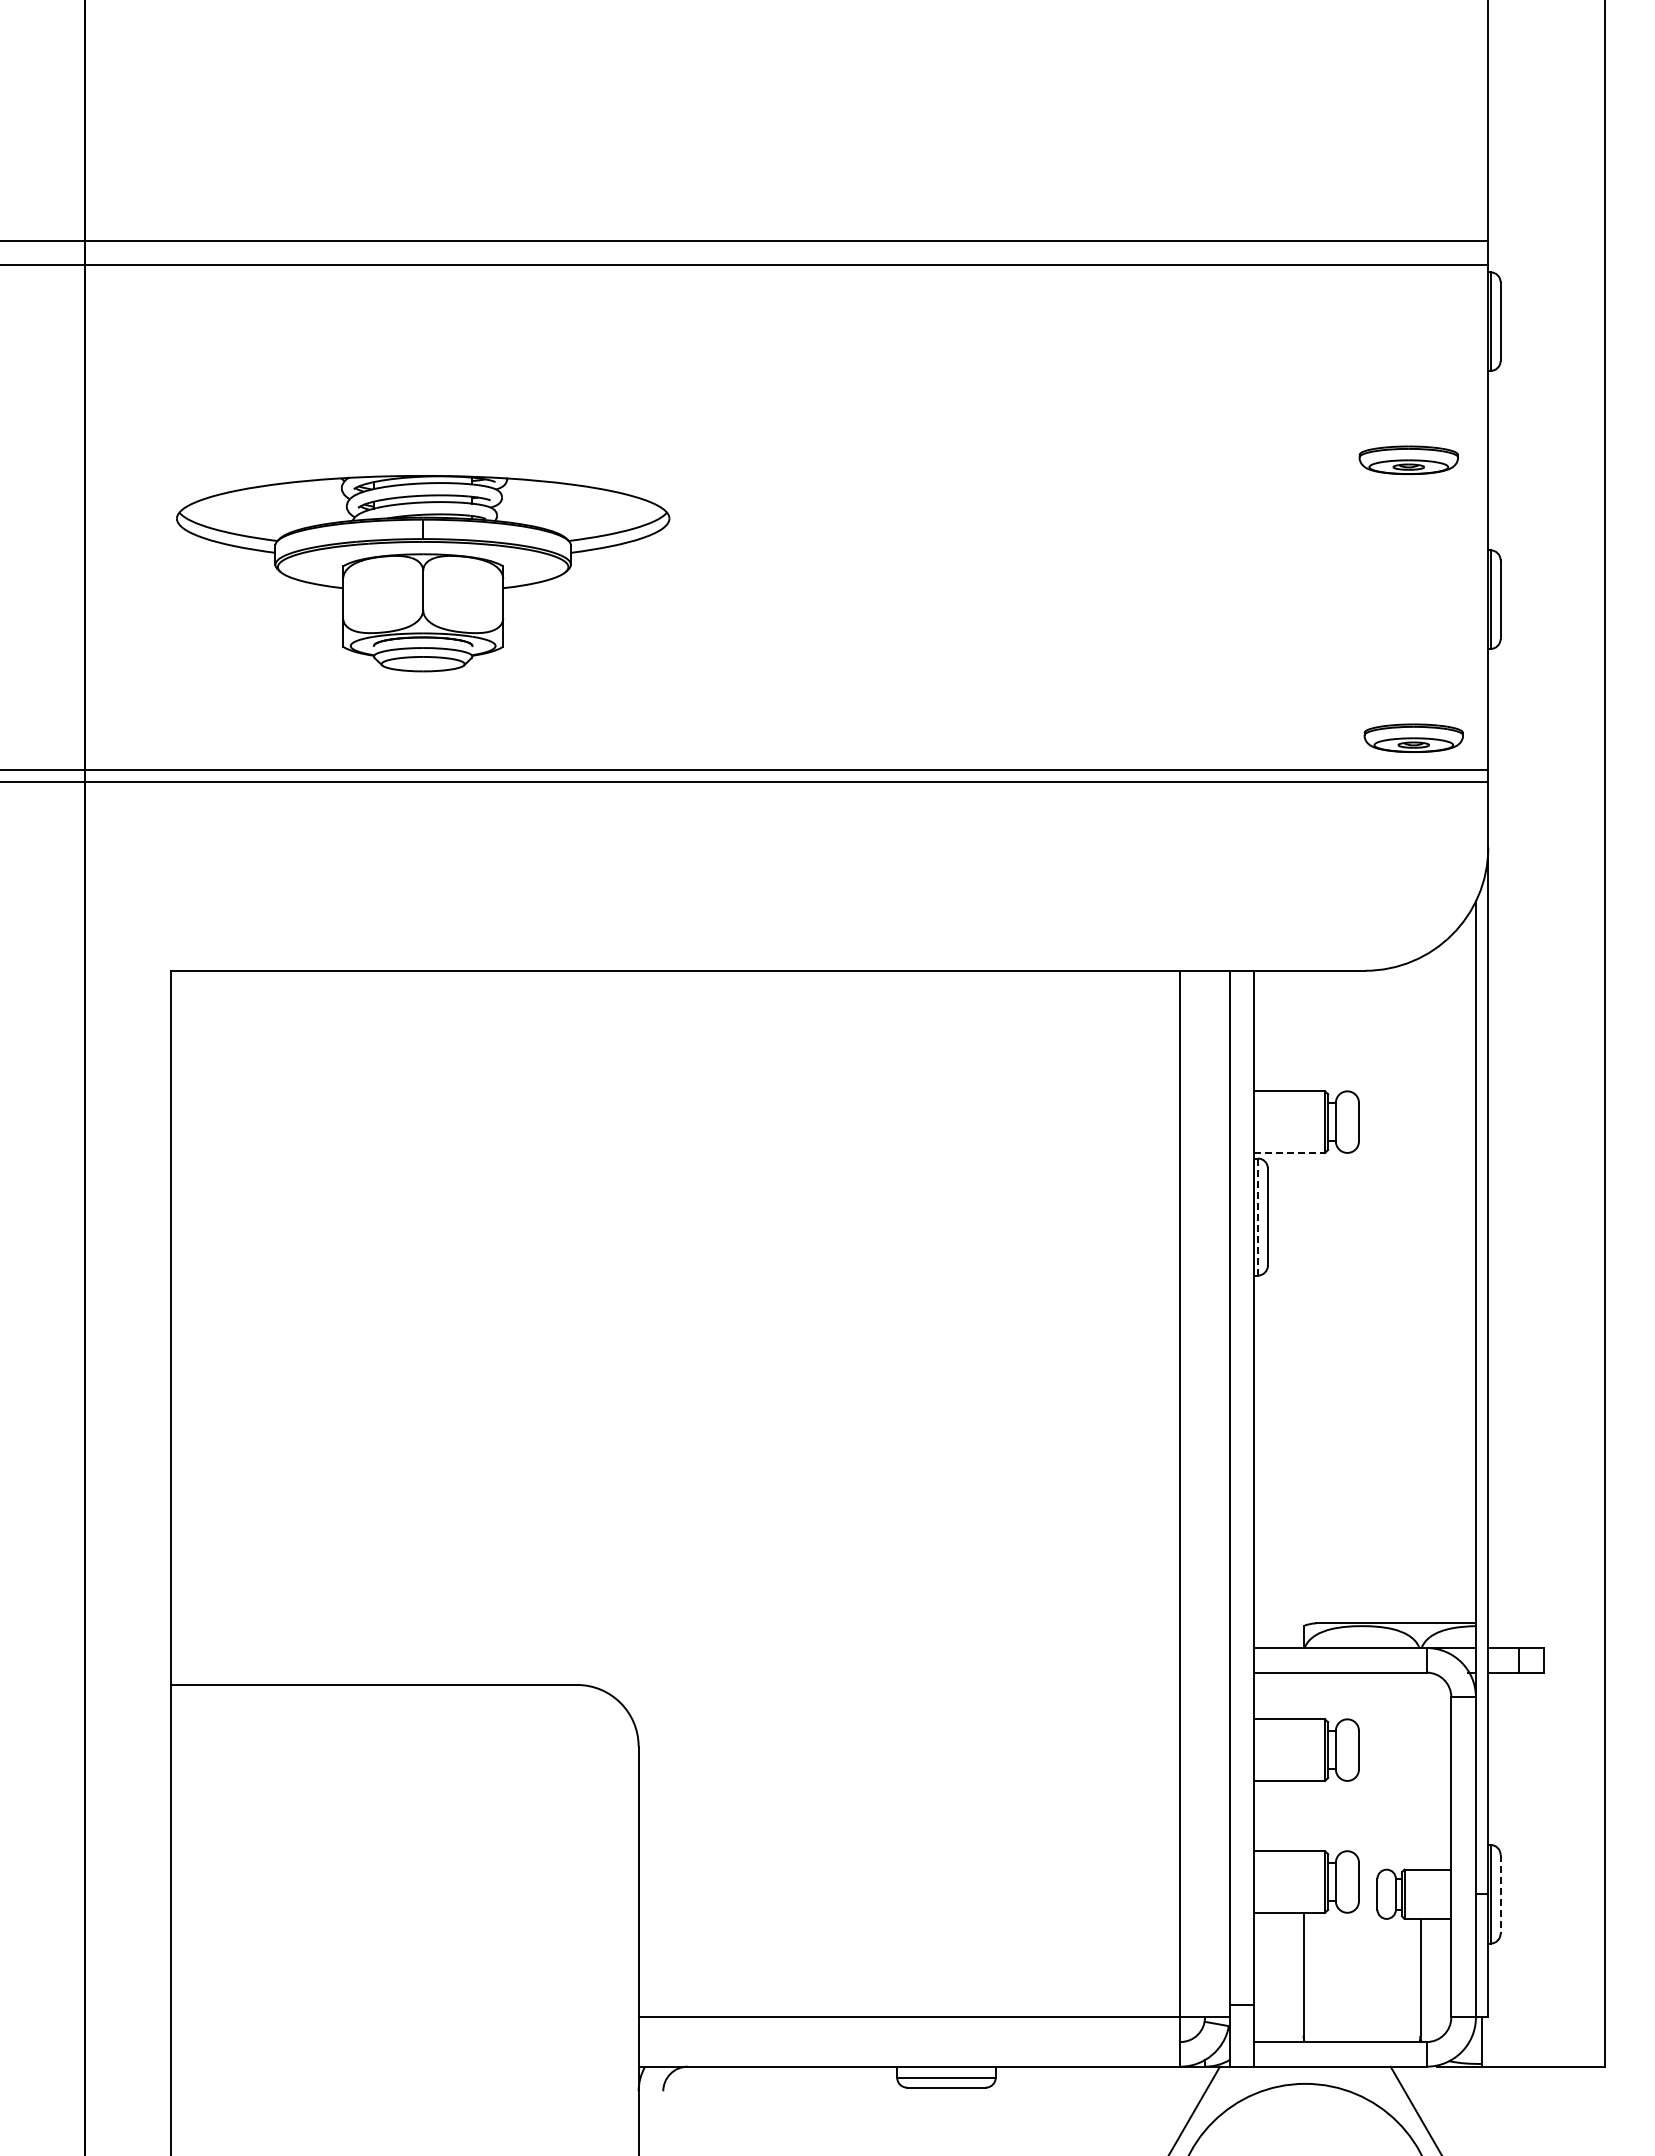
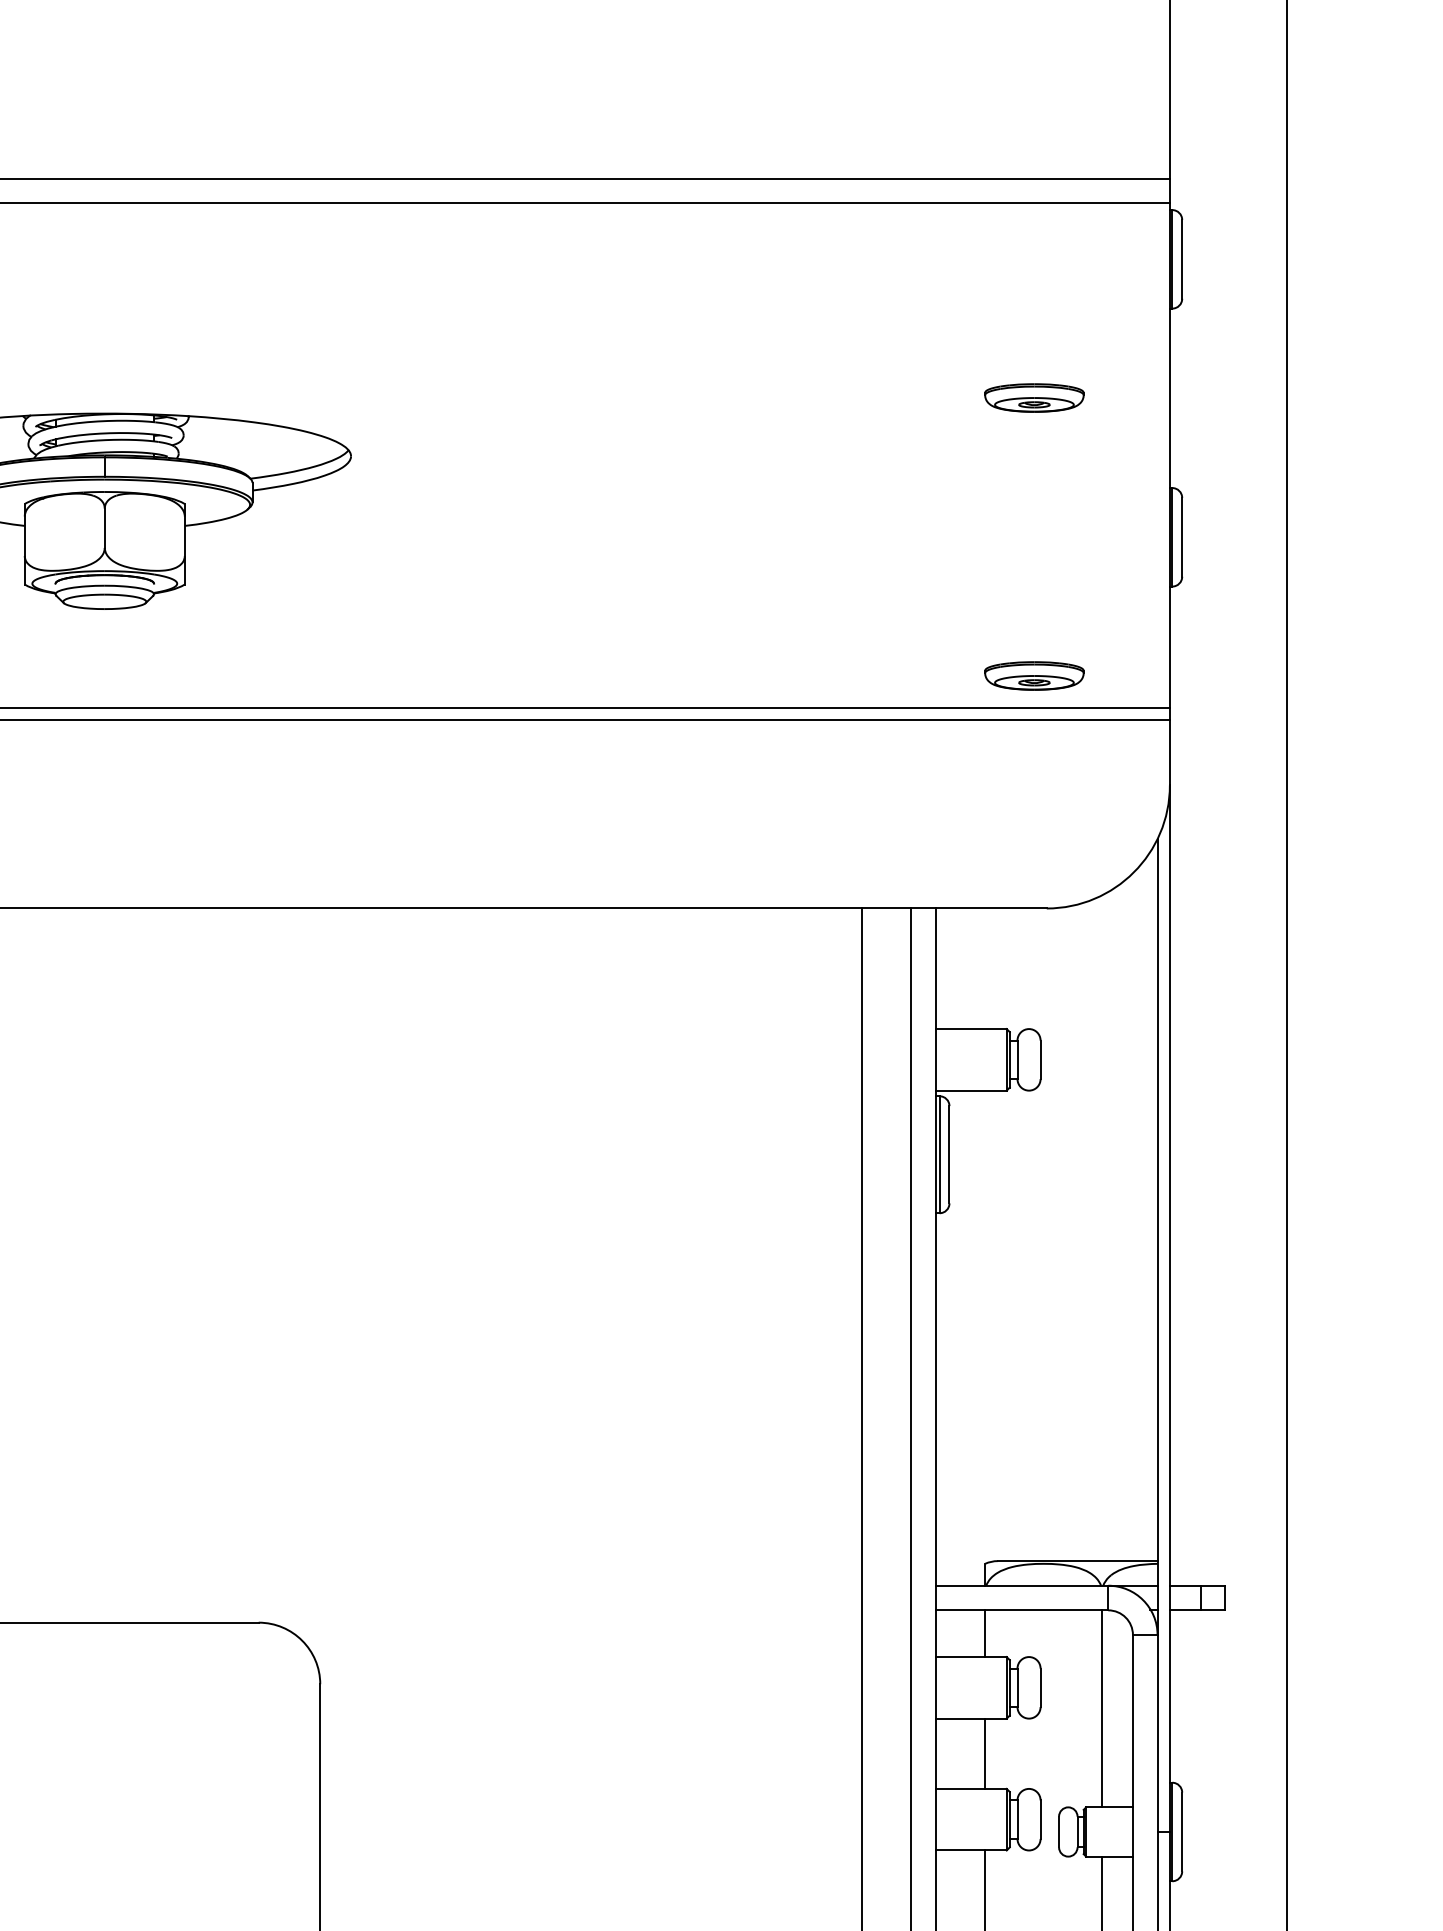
part: (1408, 459) -> (1034, 397), moved
part: (1413, 737) -> (1034, 675), moved
line: (1290, 1152) -> (972, 1090), dashed -> solid
line: (1258, 1217) -> (940, 1155), dashed -> solid
line: (1303, 1695) -> (985, 1633), added
line: (1420, 1770) -> (1102, 1708), added
line: (1303, 1815) -> (985, 1753), added
line: (1500, 1894) -> (1182, 1832), dashed -> solid

